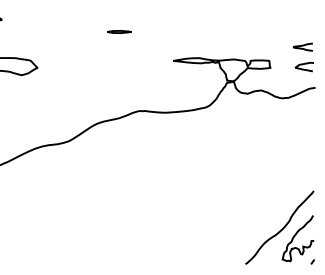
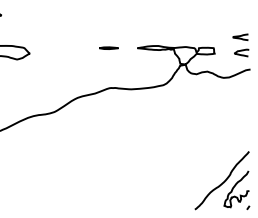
line: (119, 31) -> (108, 47), moved

